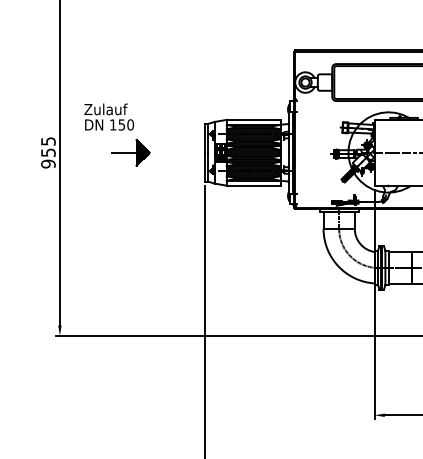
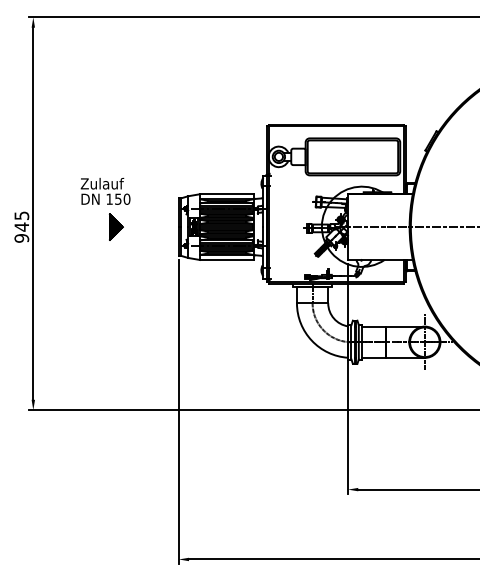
text: (109, 116) -> (105, 190), moved
text: (48, 152) -> (21, 226), 955 -> 945
line: (124, 153) -> (97, 227), removed

